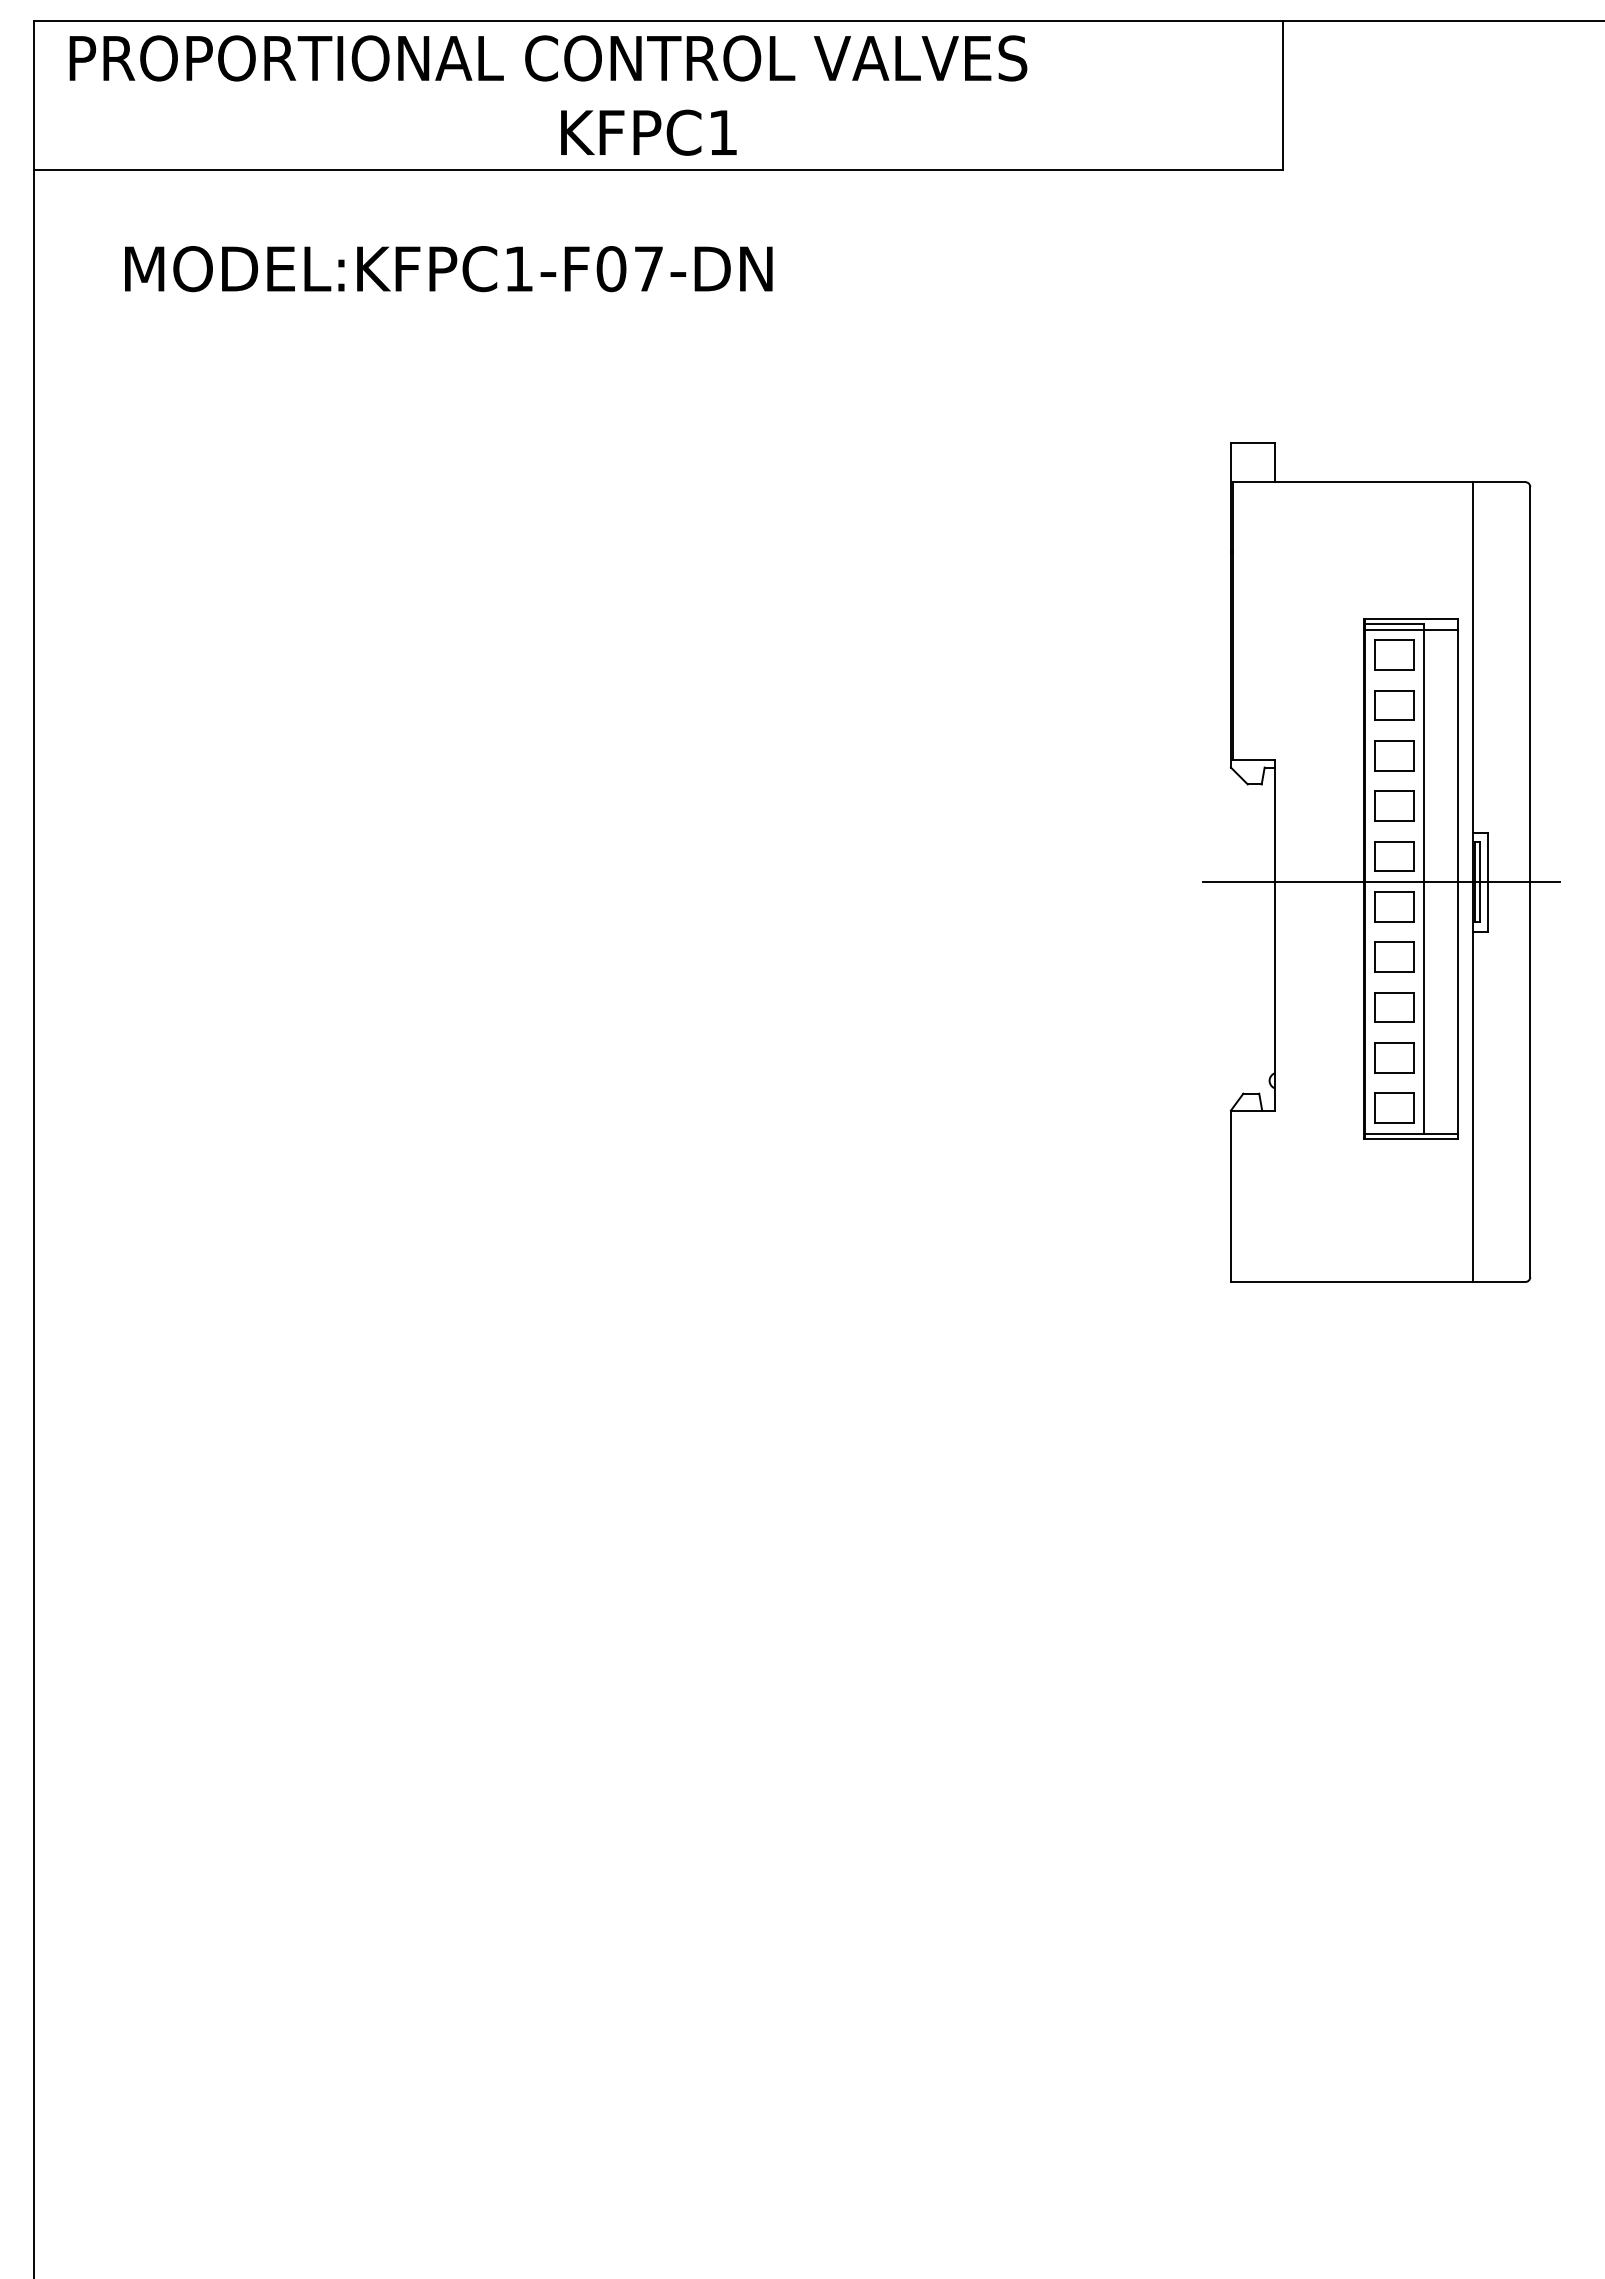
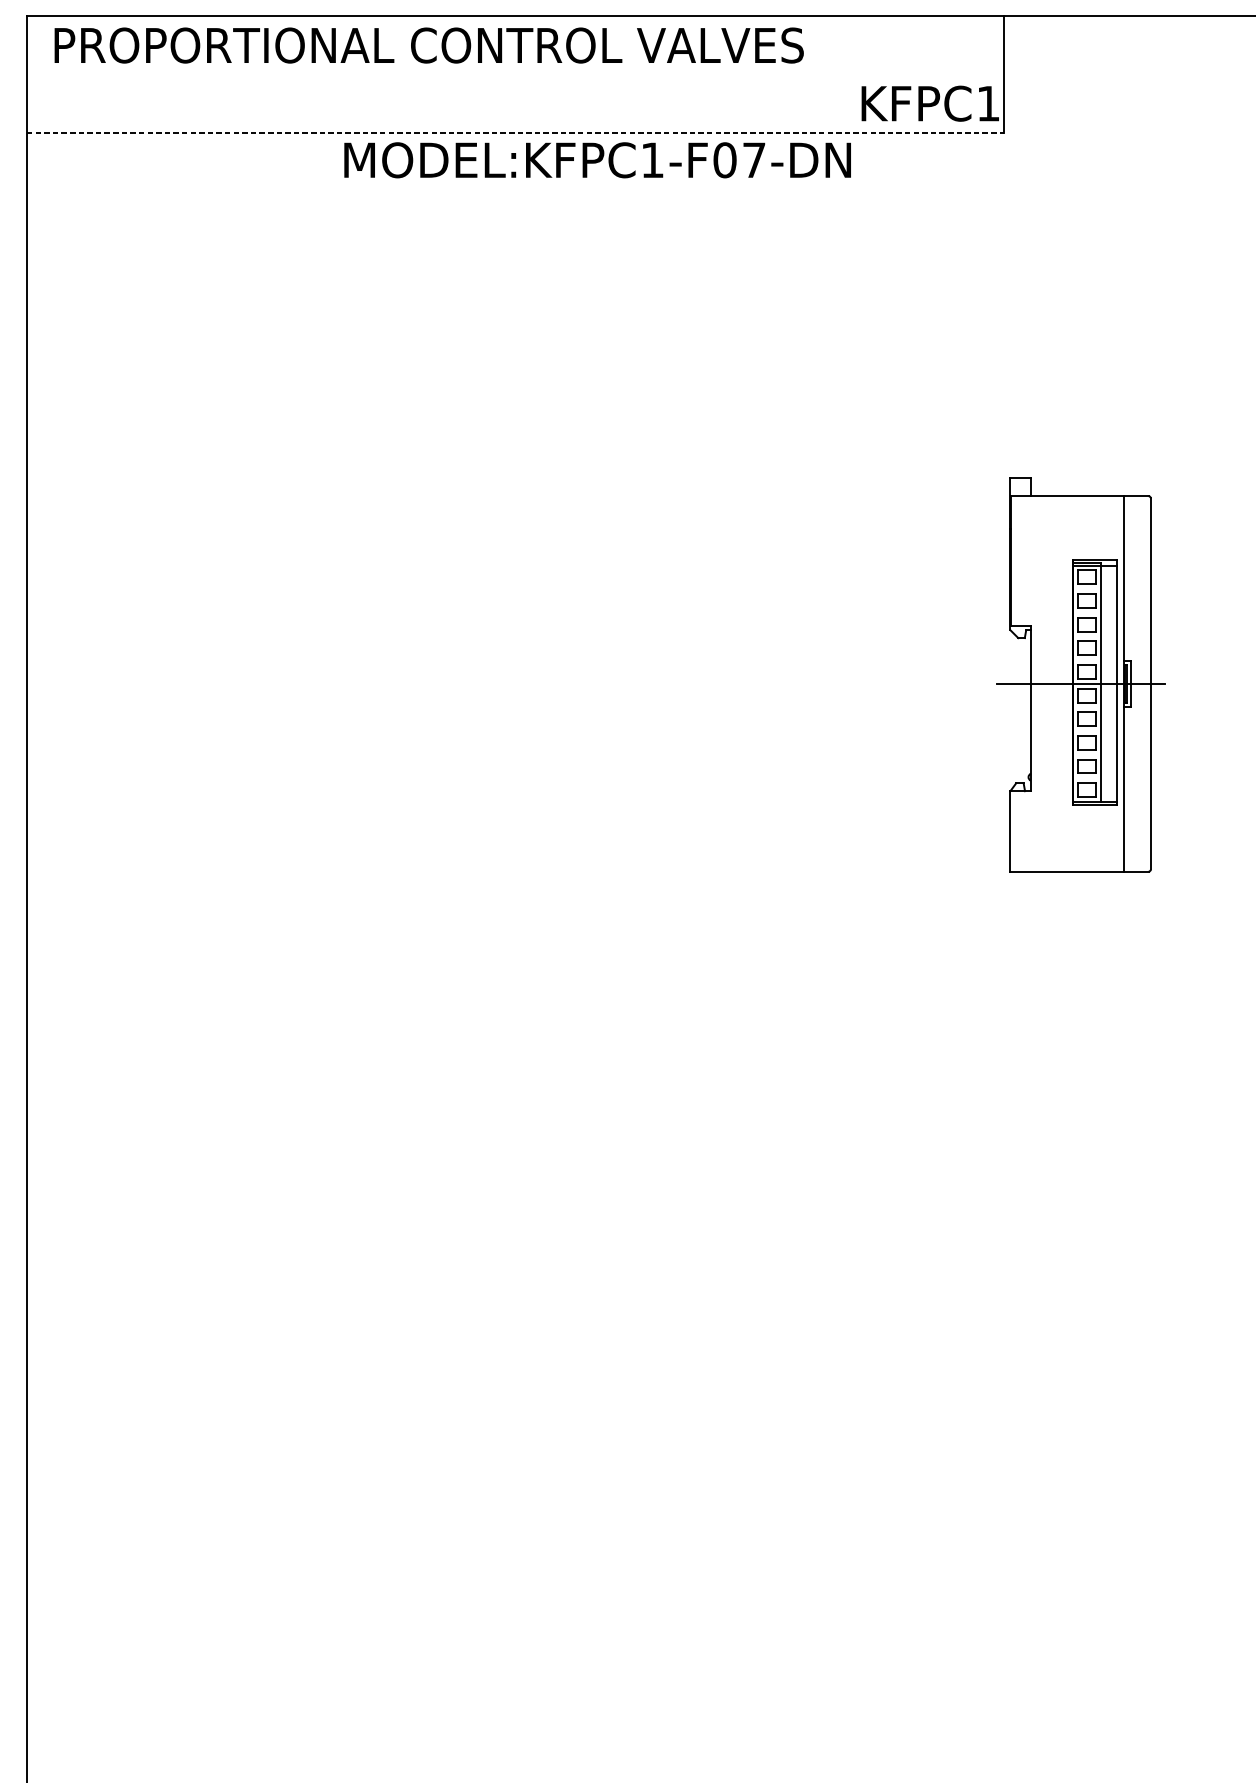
text: (648, 132) -> (930, 103), moved
line: (659, 169) -> (516, 132), solid -> dashed
text: (448, 269) -> (597, 160), moved
part: (1381, 862) -> (1081, 674), size x0.6

